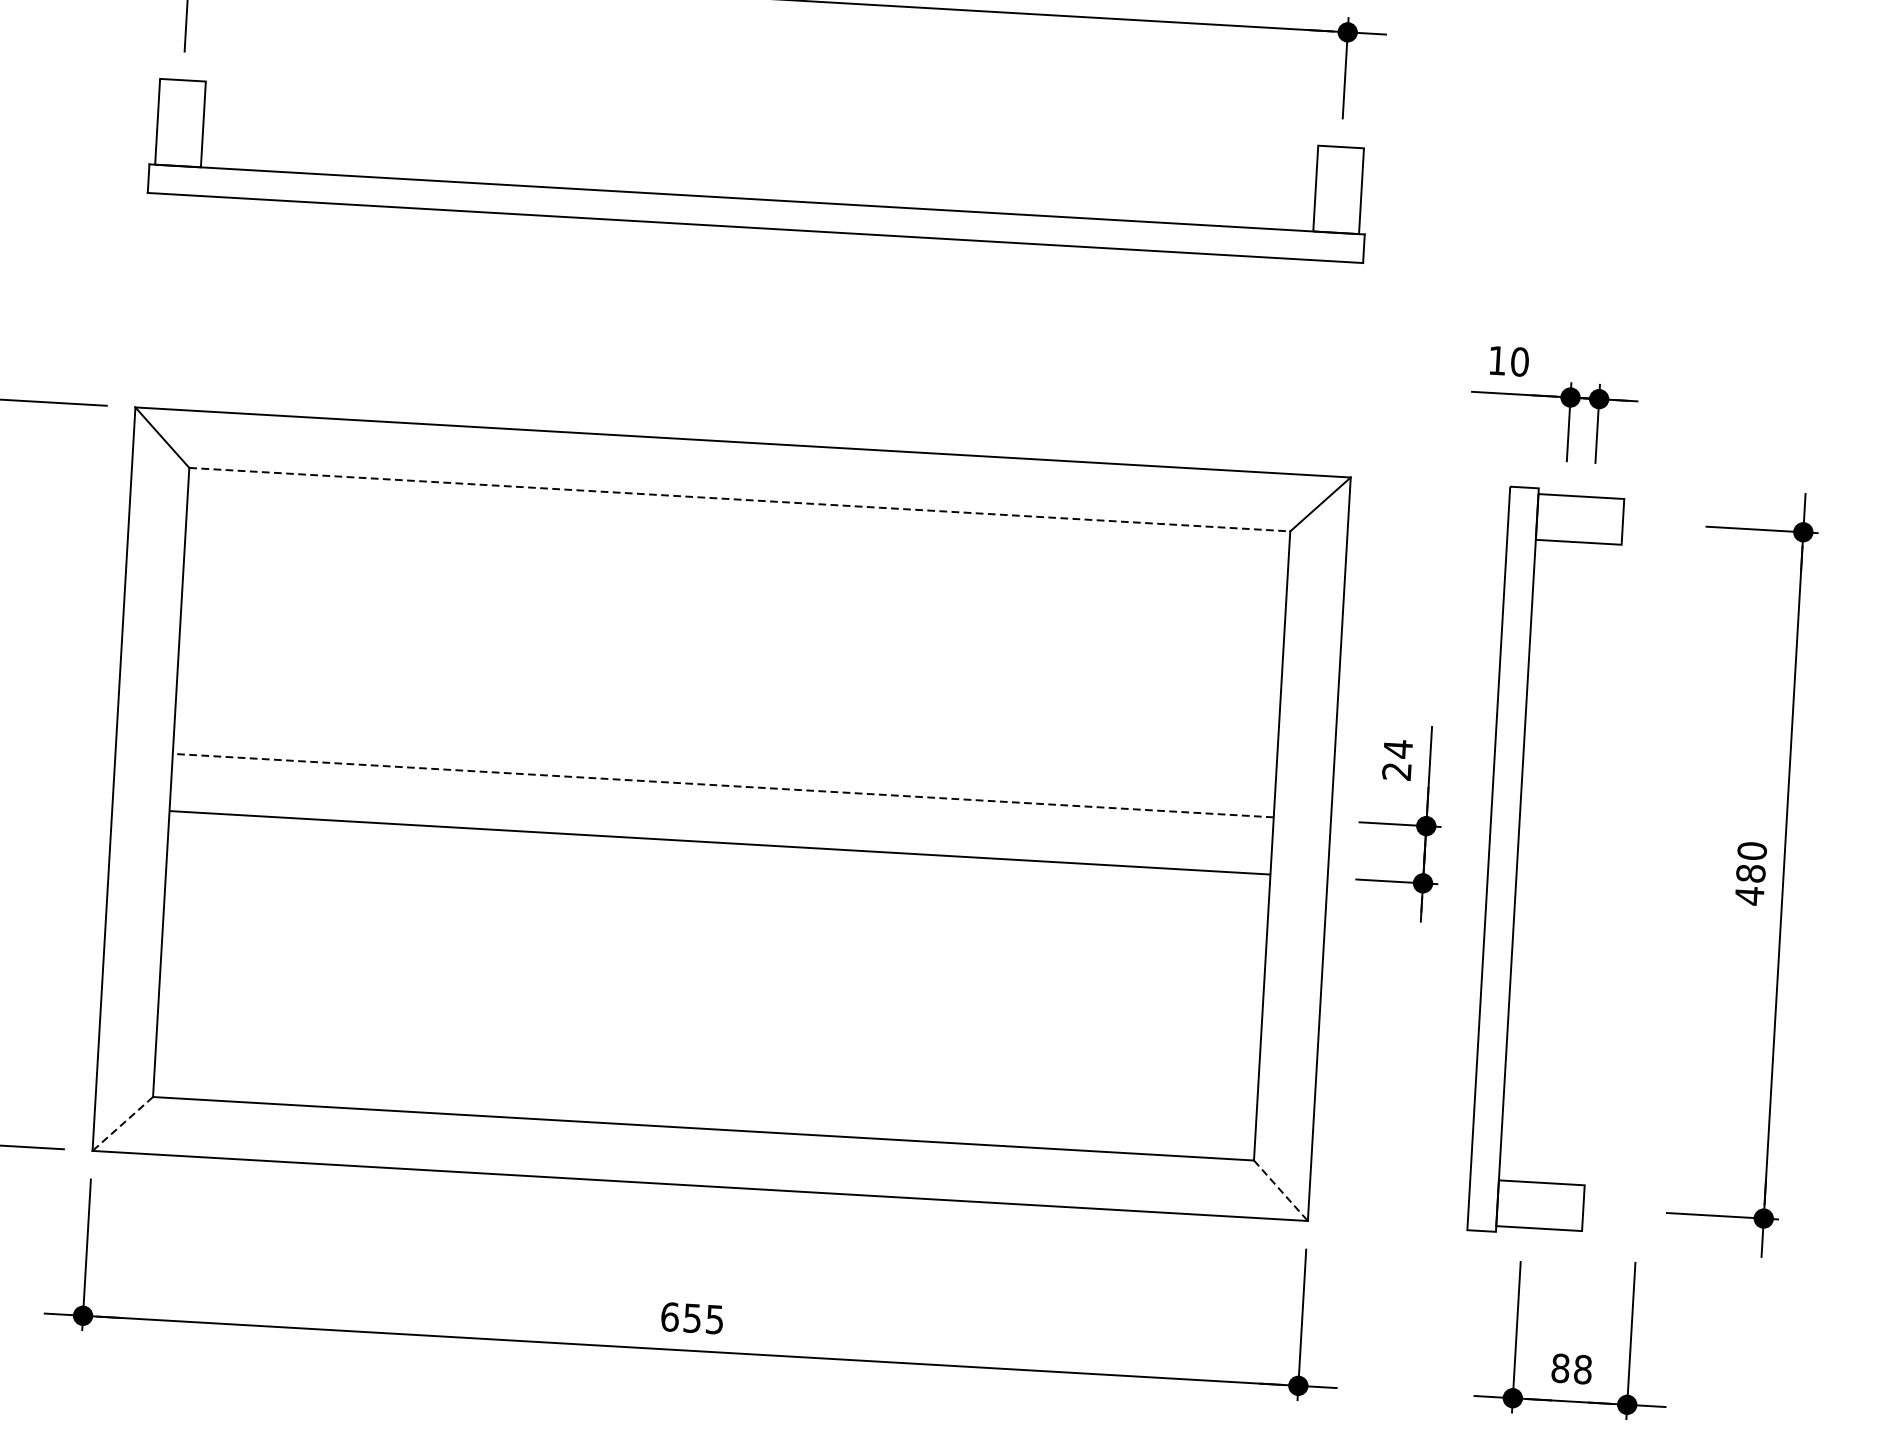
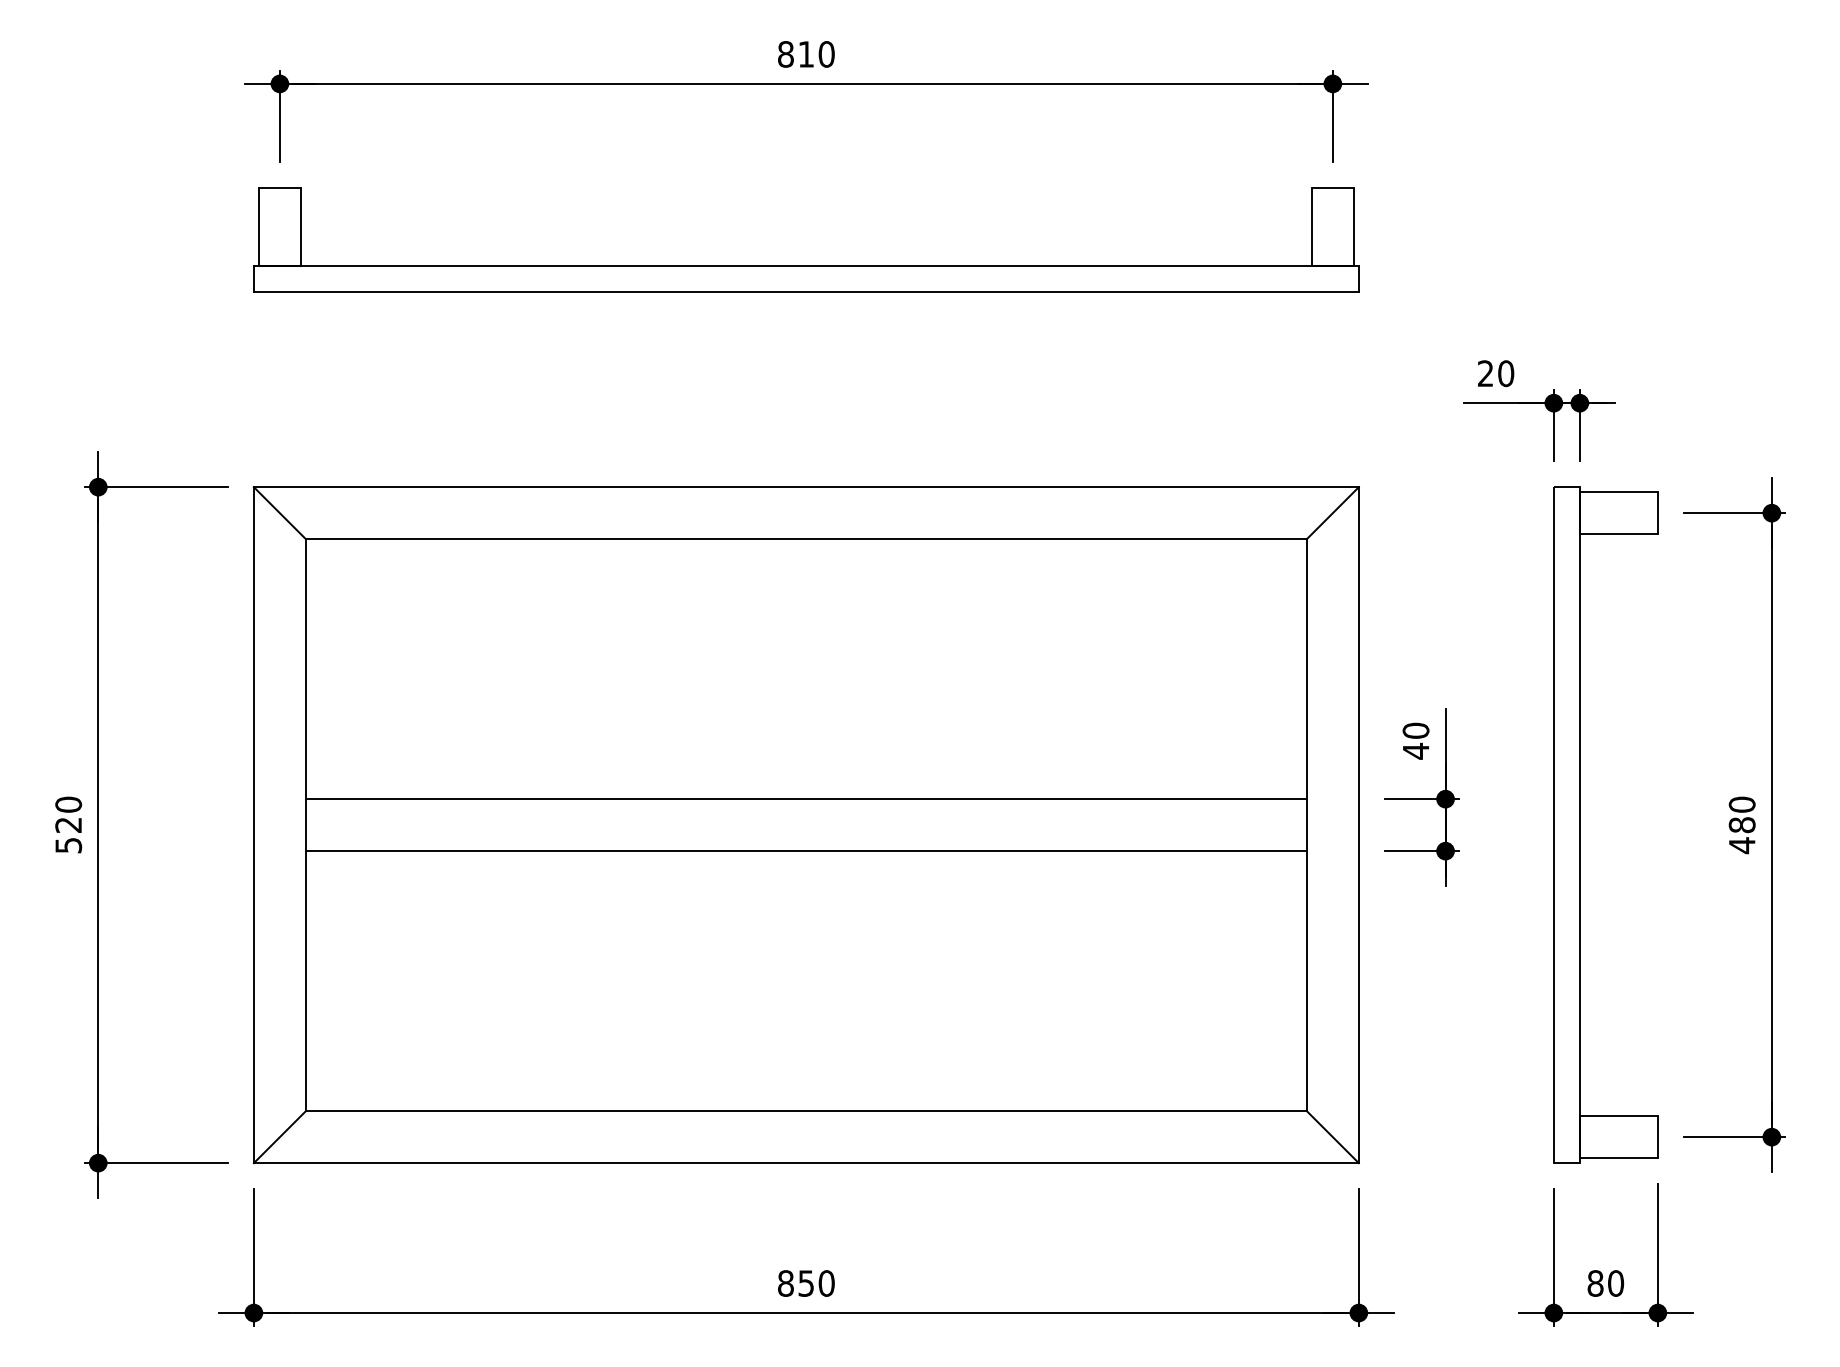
text: (1497, 360) -> (1485, 373), 10 -> 20
line: (739, 500) -> (806, 539), dashed -> solid
text: (1396, 759) -> (1415, 740), 24 -> 40
line: (722, 785) -> (805, 799), dashed -> solid
part: (1518, 859) -> (1580, 824), moved
line: (122, 1124) -> (279, 1137), dashed -> solid
line: (1280, 1191) -> (1332, 1137), dashed -> solid
text: (692, 1318) -> (806, 1283), 655 -> 850
text: (1583, 1369) -> (1616, 1283), 88 -> 80

